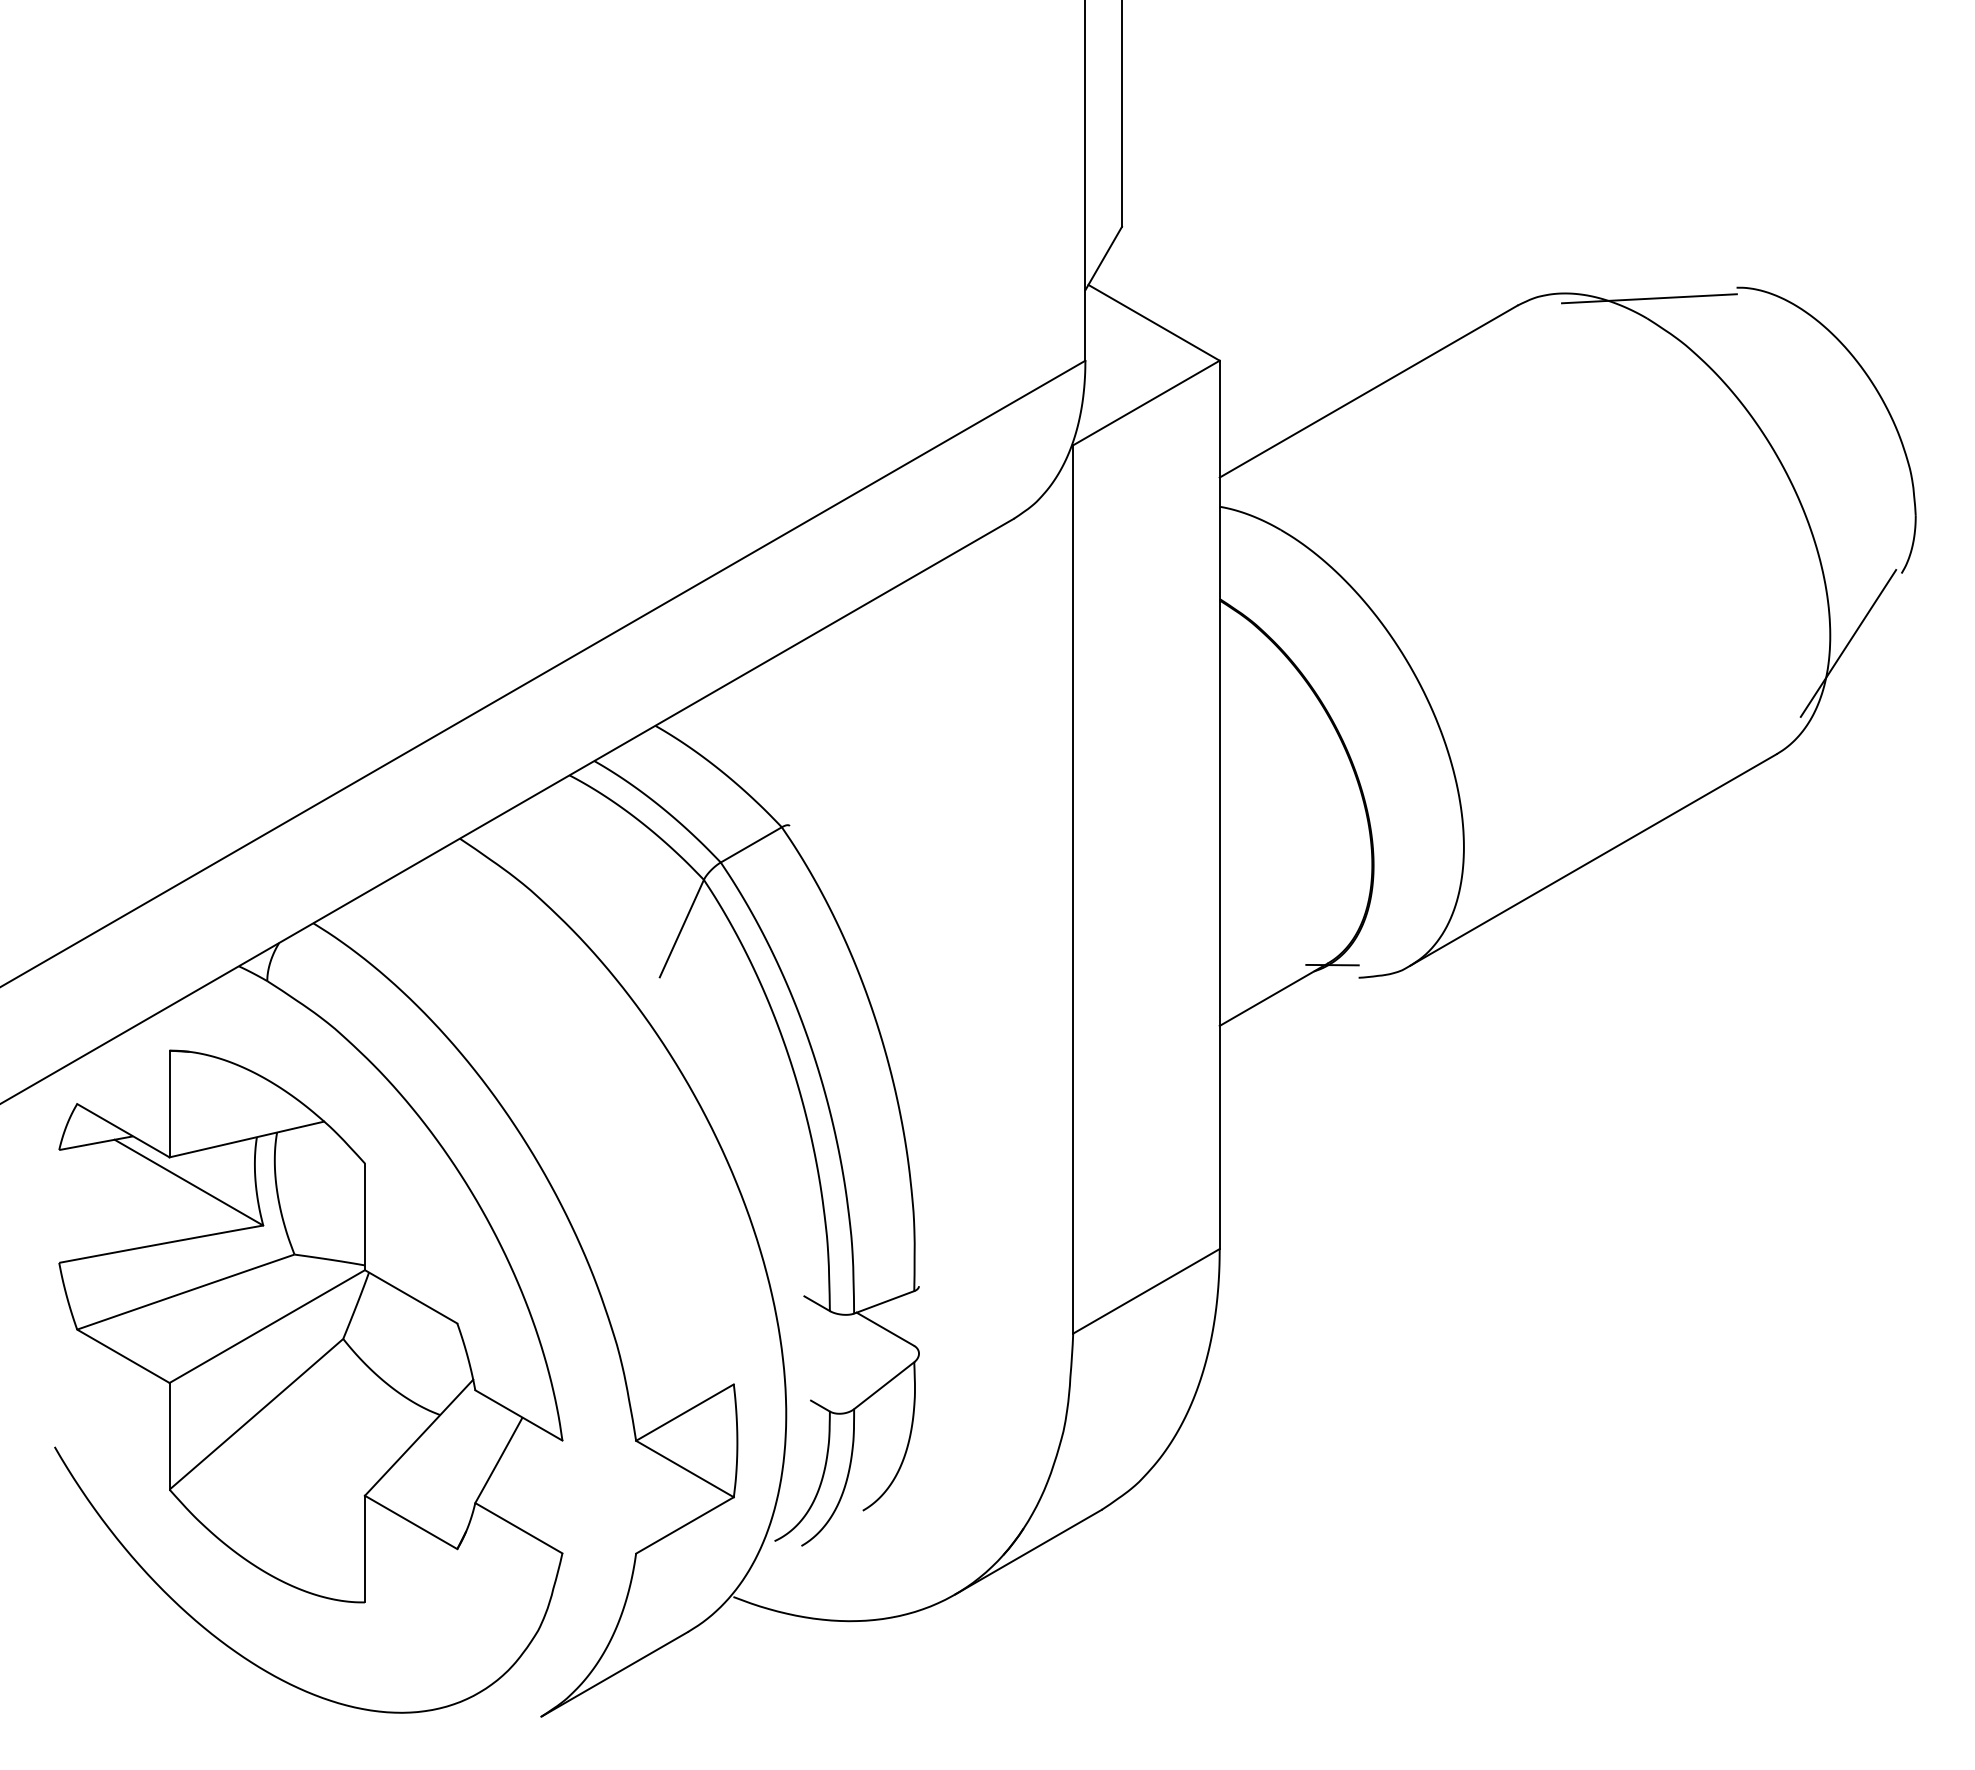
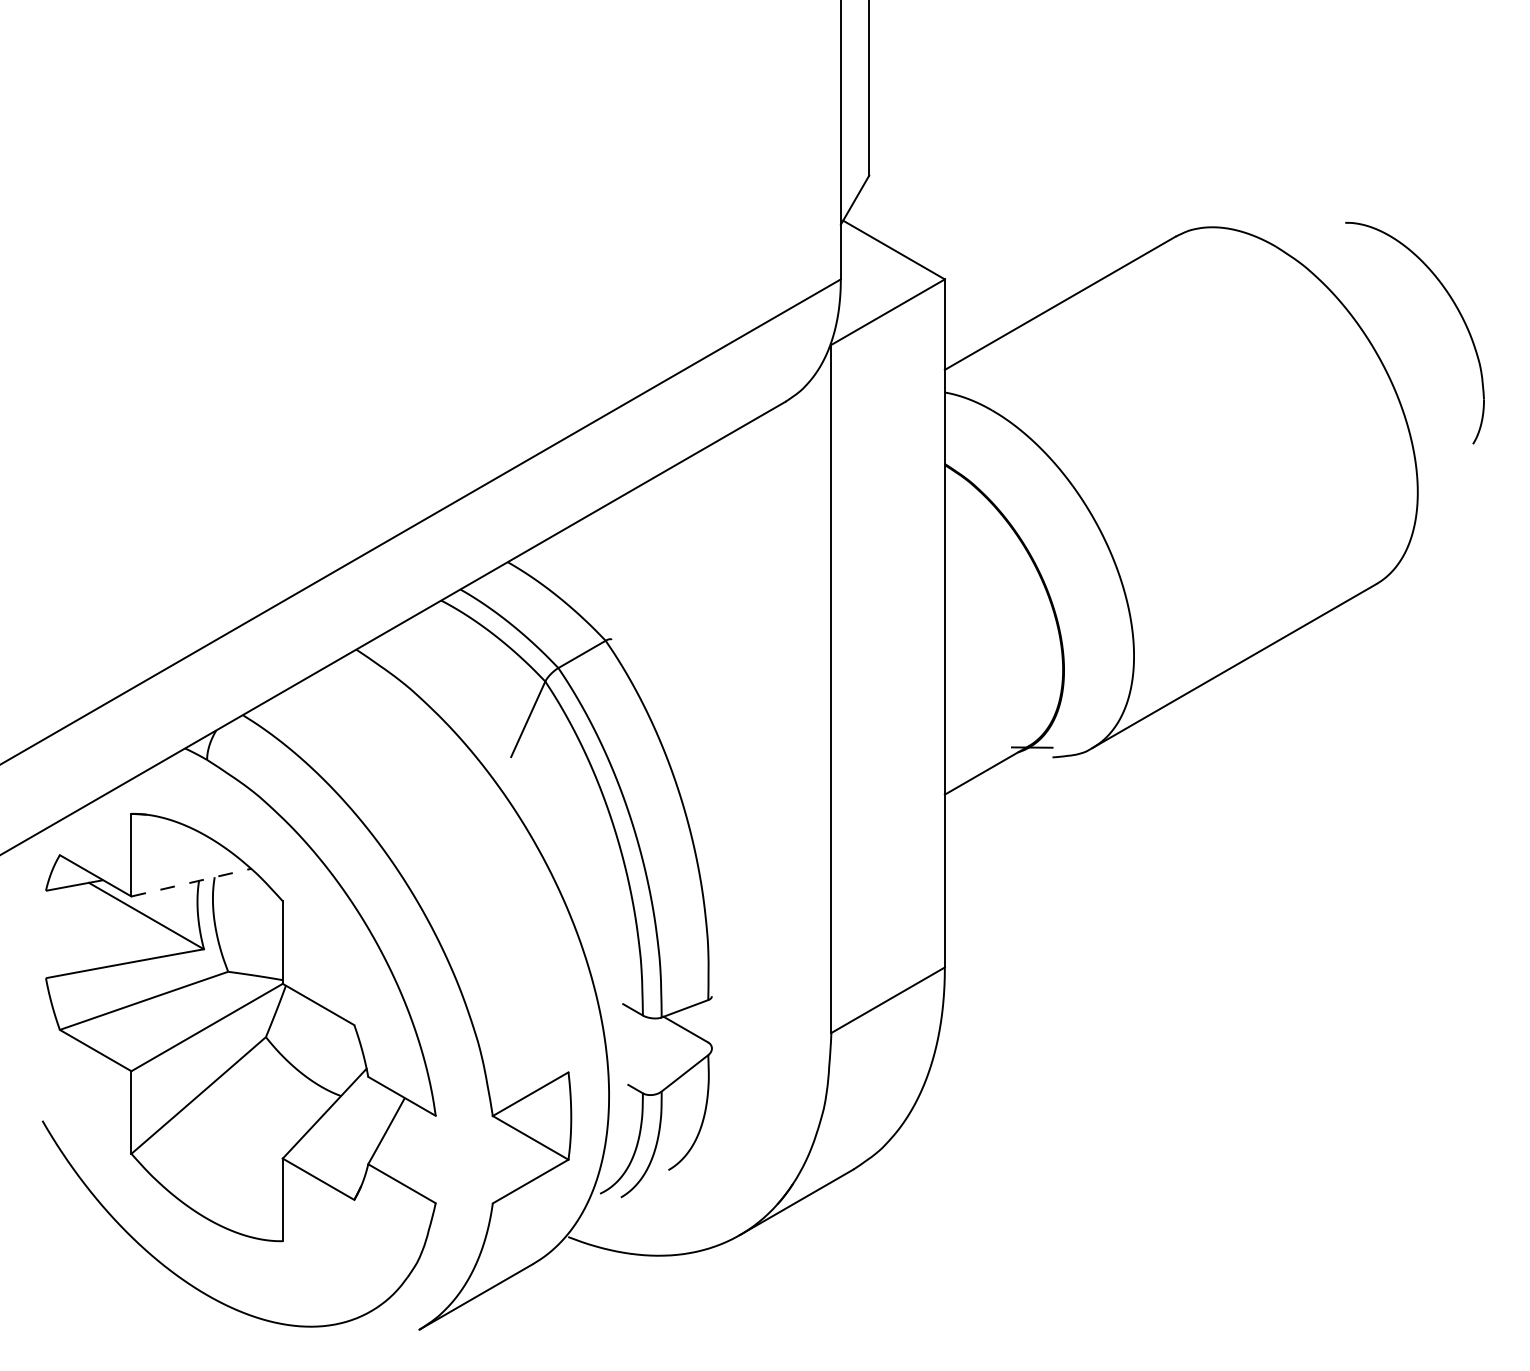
line: (1649, 298) -> (1277, 231), removed
line: (1848, 643) -> (1431, 498), removed
line: (247, 1139) -> (191, 882), solid -> dashed

